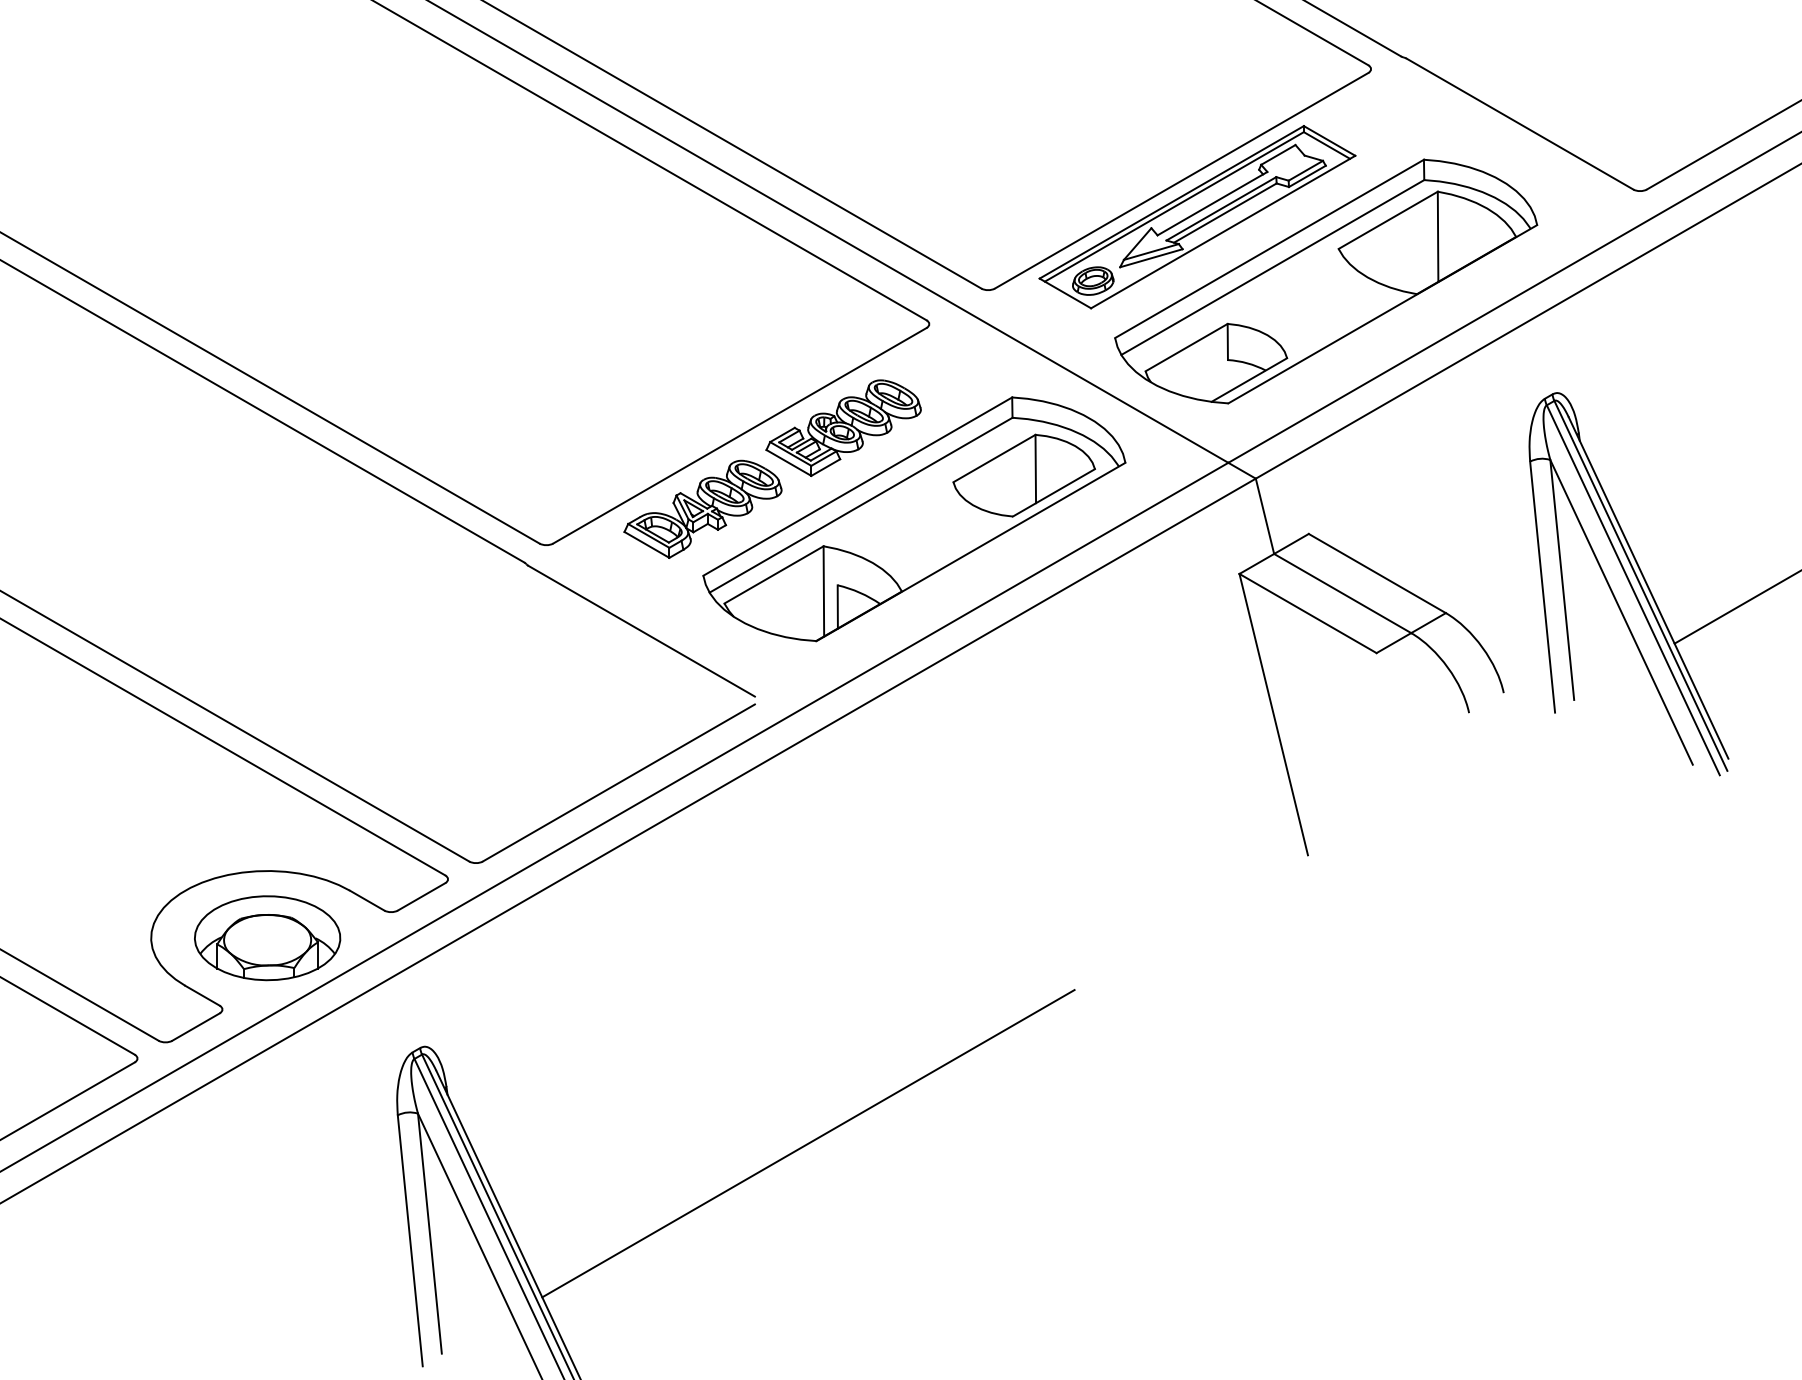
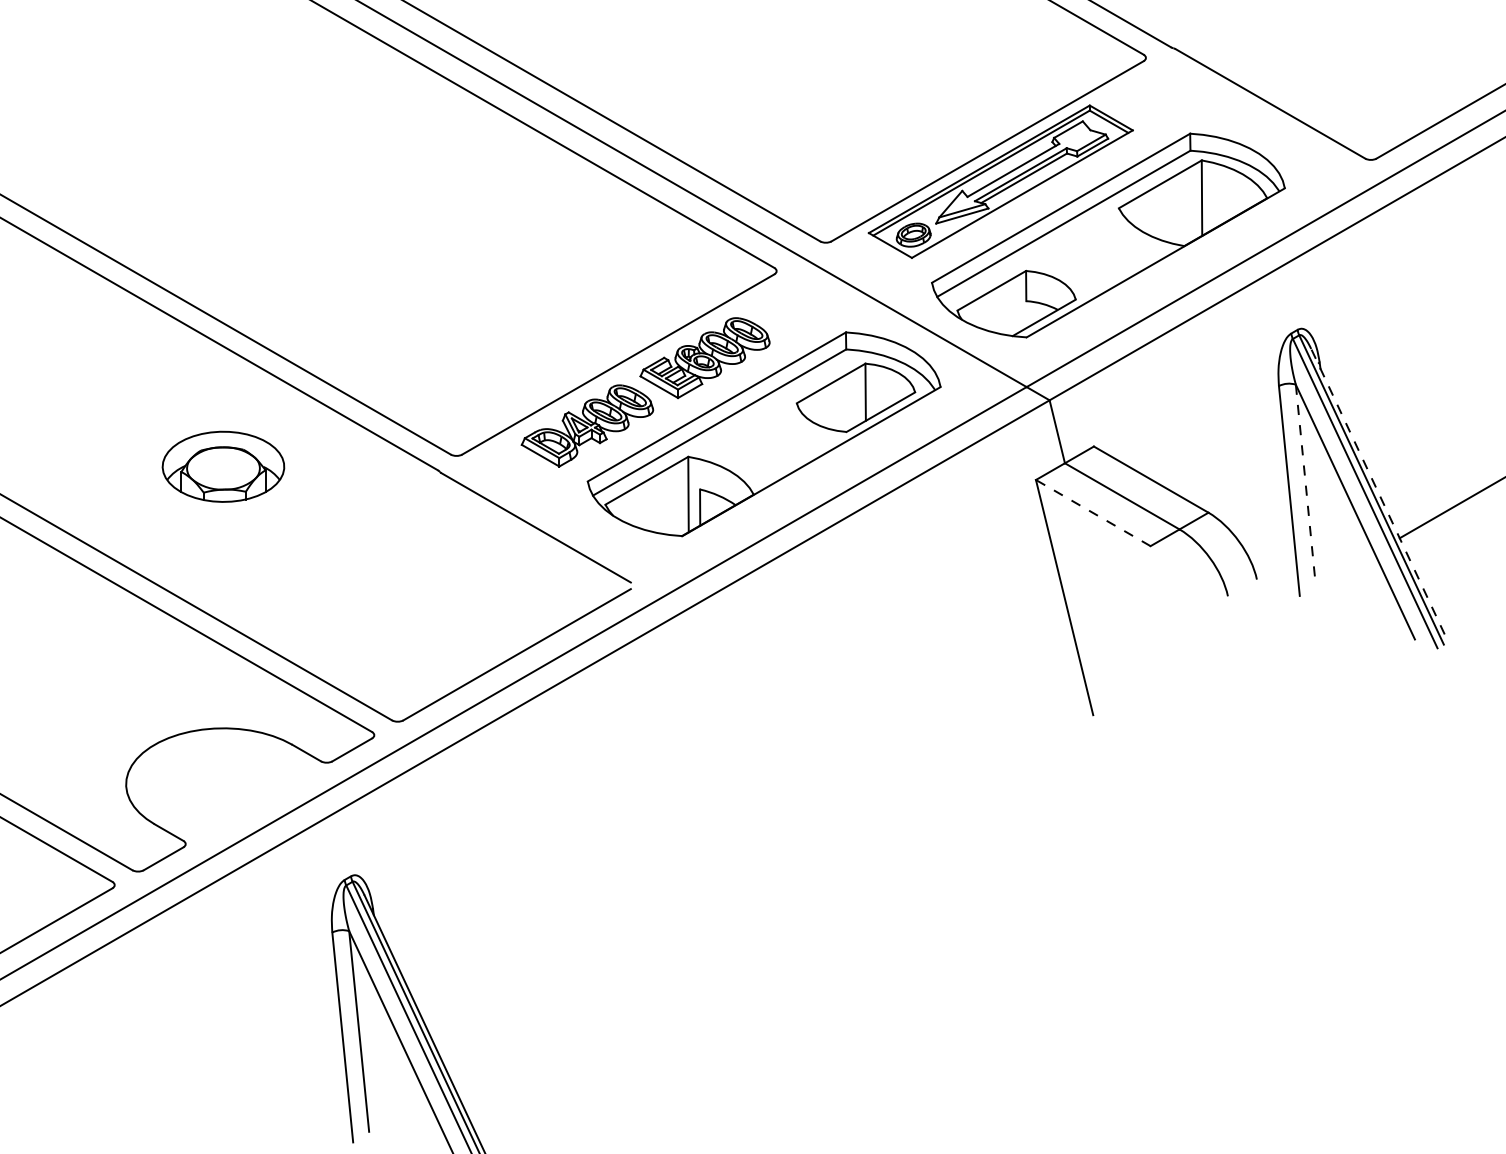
line: (1562, 579) -> (1306, 484), solid -> dashed
line: (1648, 587) -> (1377, 491), solid -> dashed
line: (1307, 613) -> (1092, 513), solid -> dashed
part: (267, 938) -> (223, 467), moved
line: (808, 1143) -> (675, 956), removed

